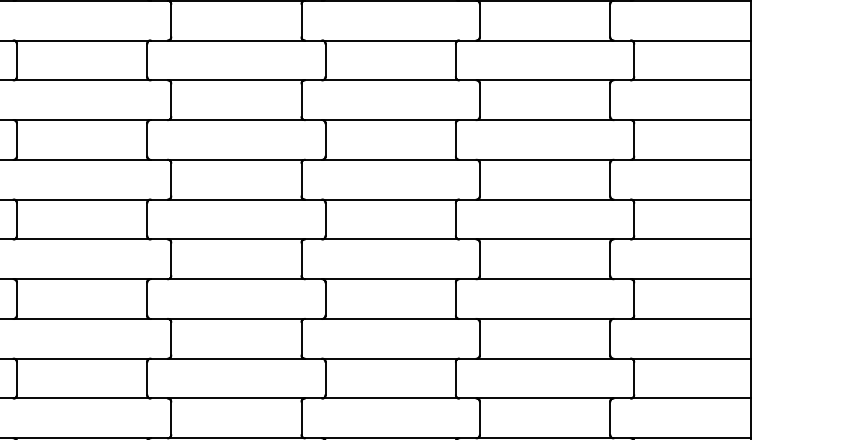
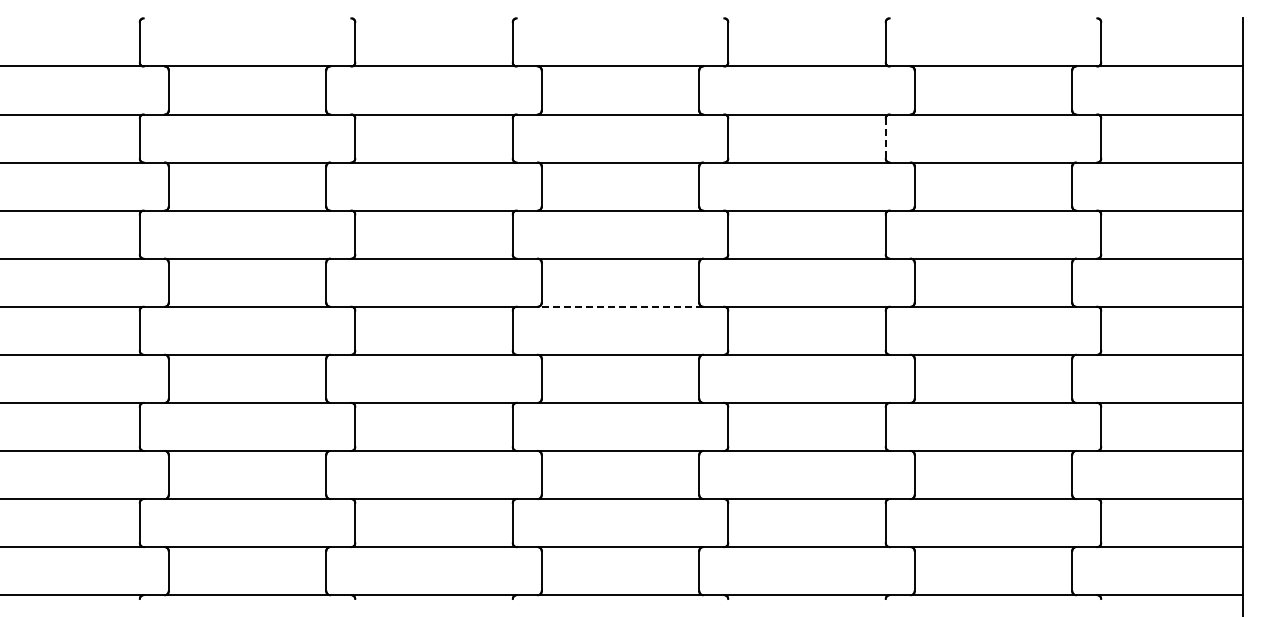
line: (455, 61) -> (885, 139), solid -> dashed
line: (236, 199) -> (620, 306), solid -> dashed

